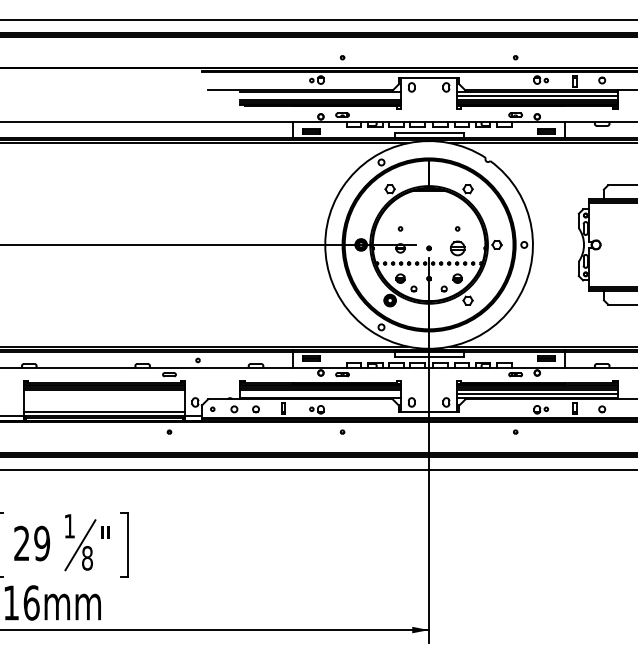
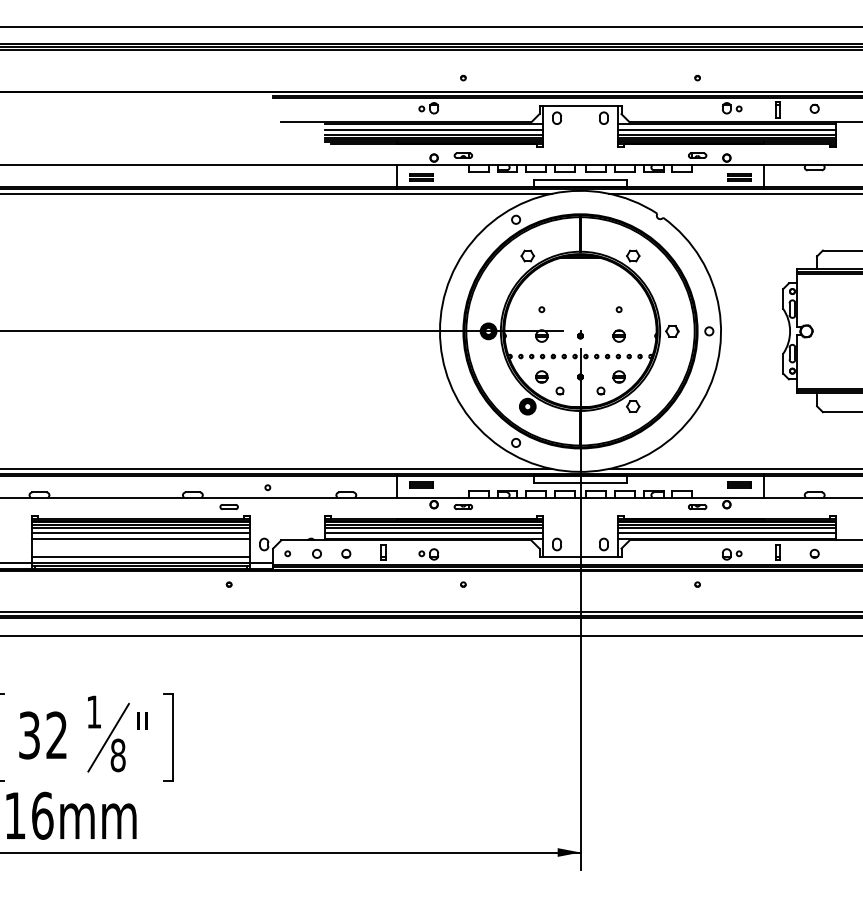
line: (321, 95) -> (434, 129), added
part: (457, 247) -> (618, 335), size x0.62
line: (104, 393) -> (141, 532), added
line: (321, 393) -> (434, 532), added
line: (104, 398) -> (141, 538), added
text: (32, 543) -> (43, 735), 29 -> 32

